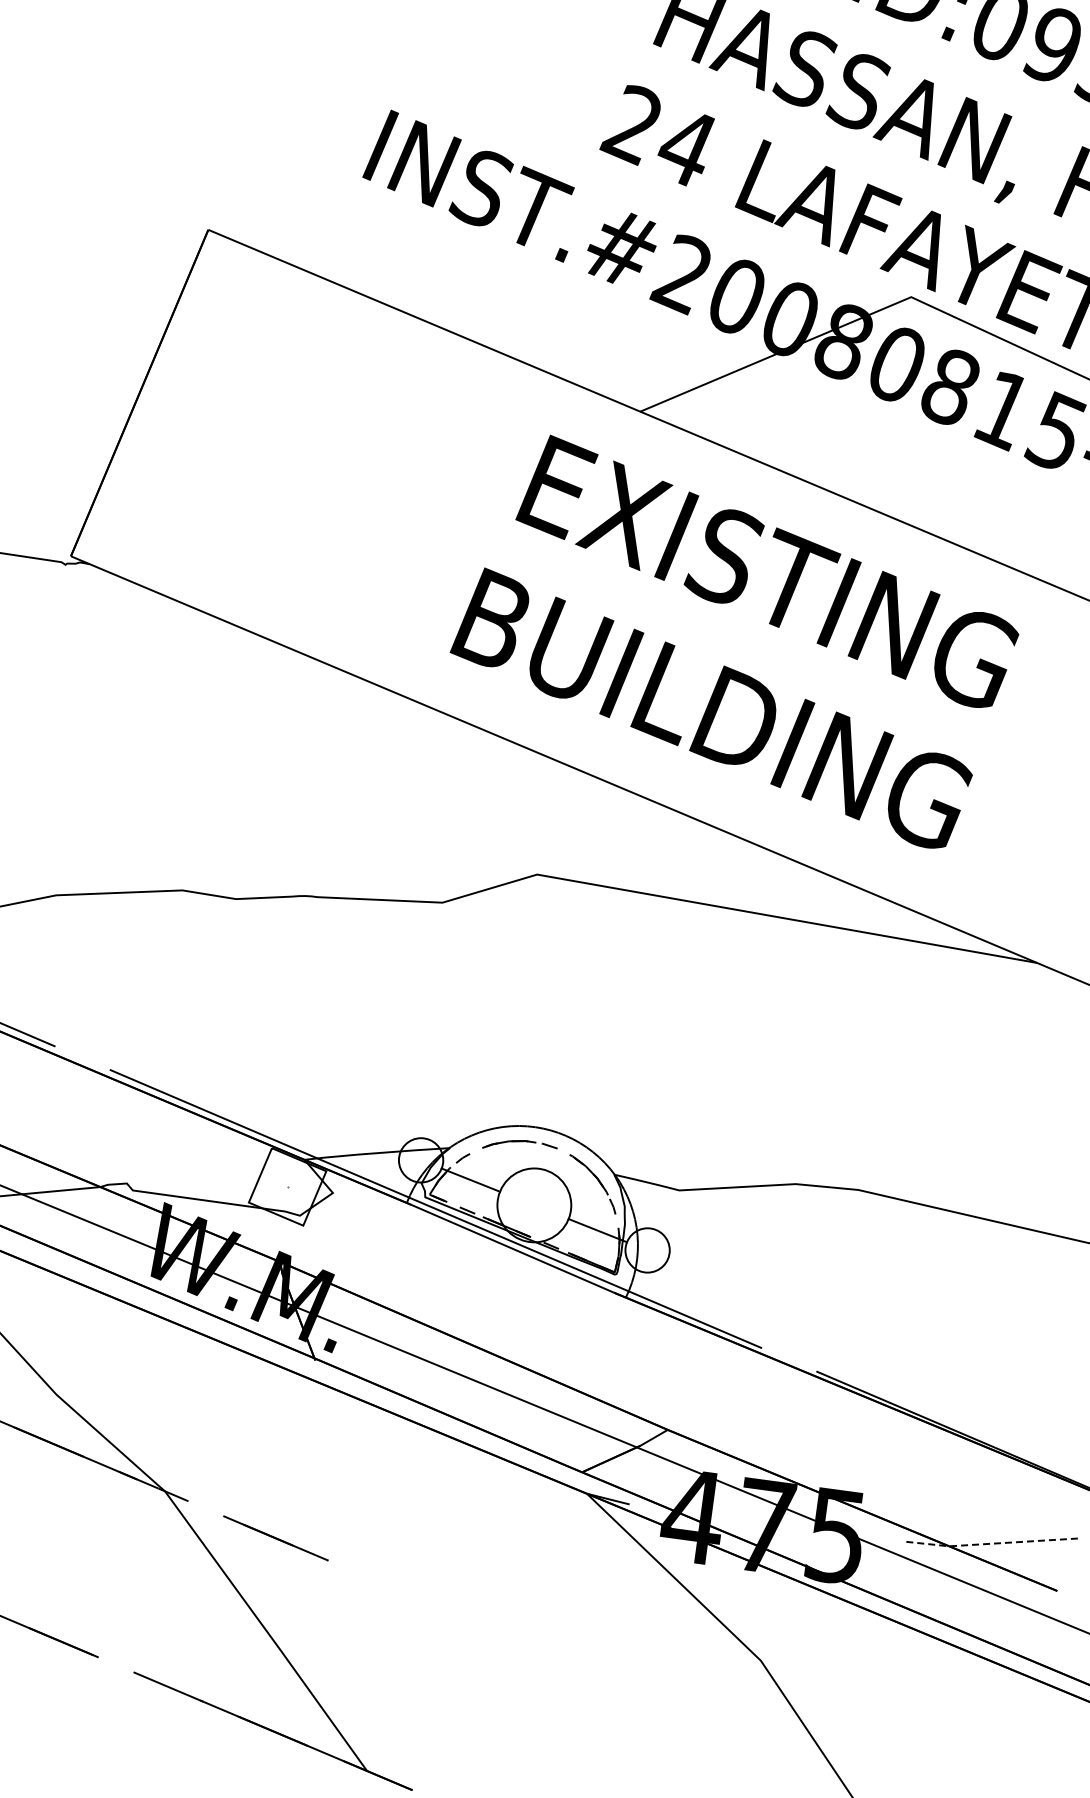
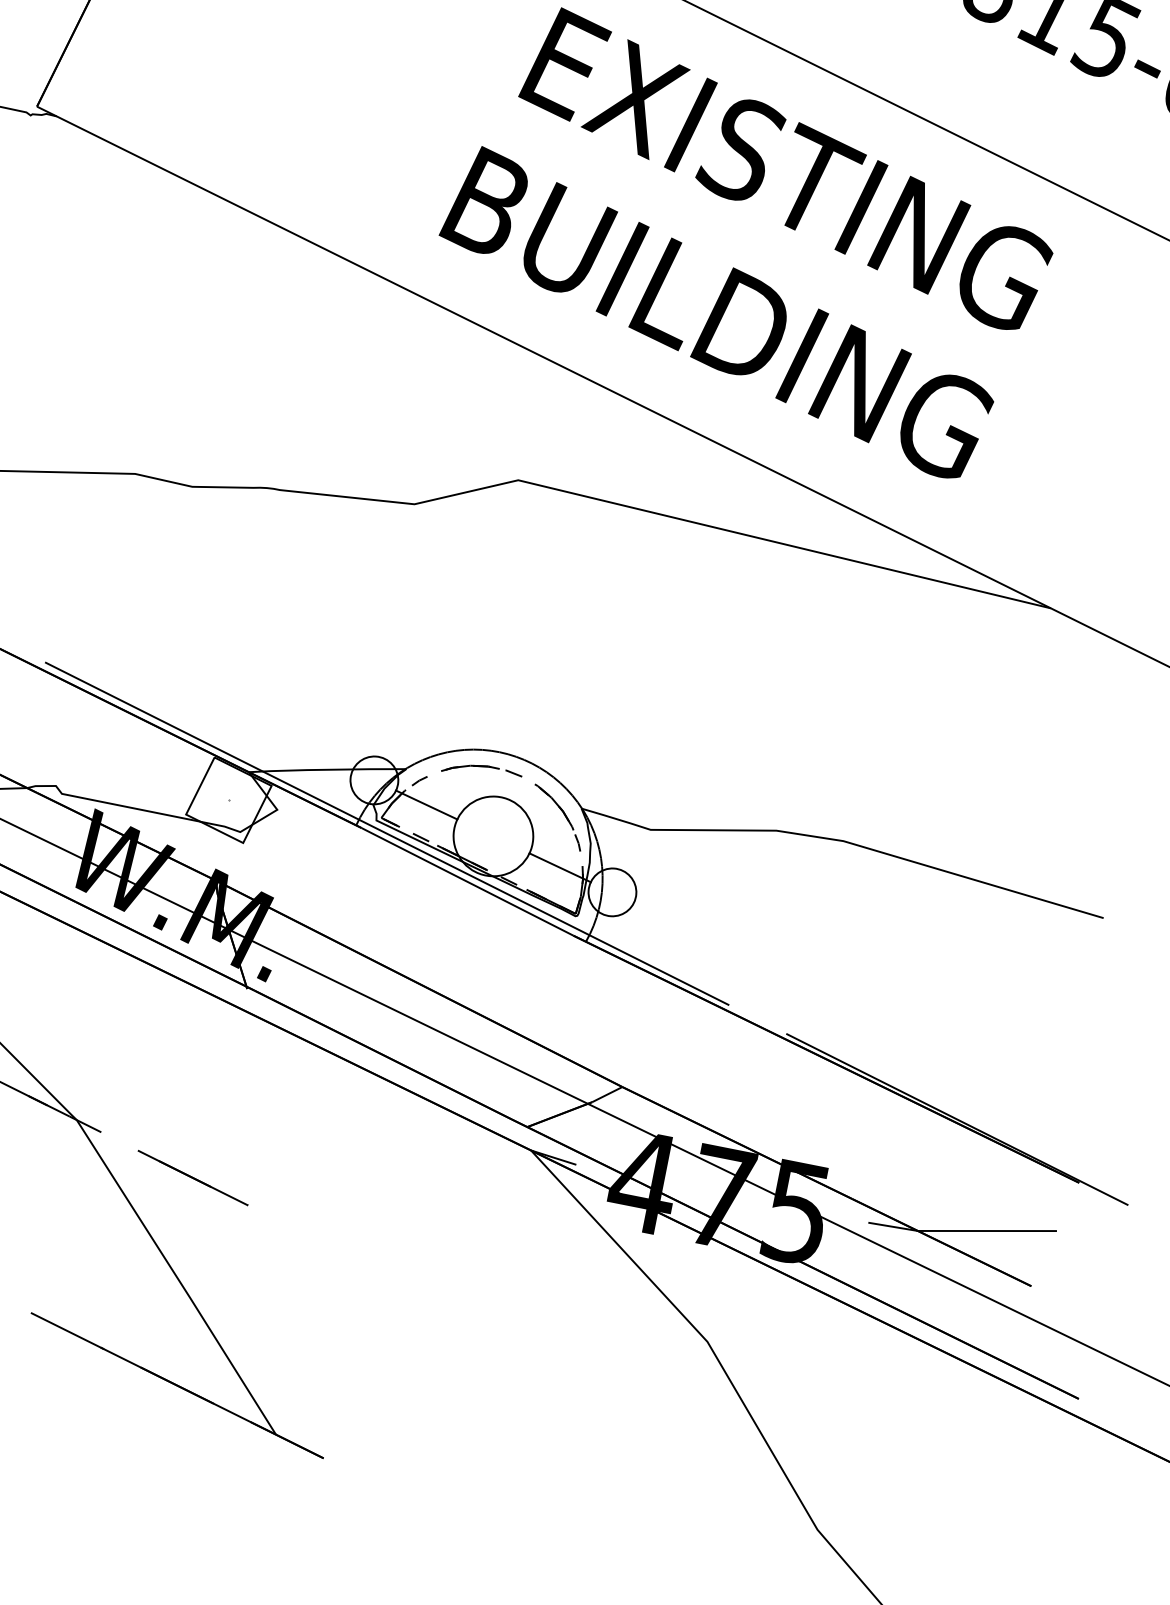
line: (989, 1543) -> (961, 1230), dashed -> solid

